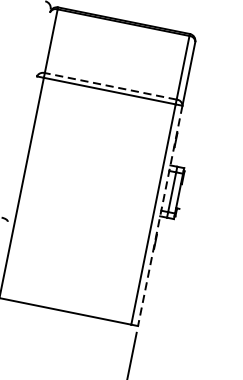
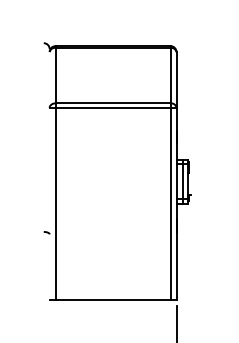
line: (111, 86) -> (113, 103), dashed -> solid
line: (160, 216) -> (176, 204), dashed -> solid

